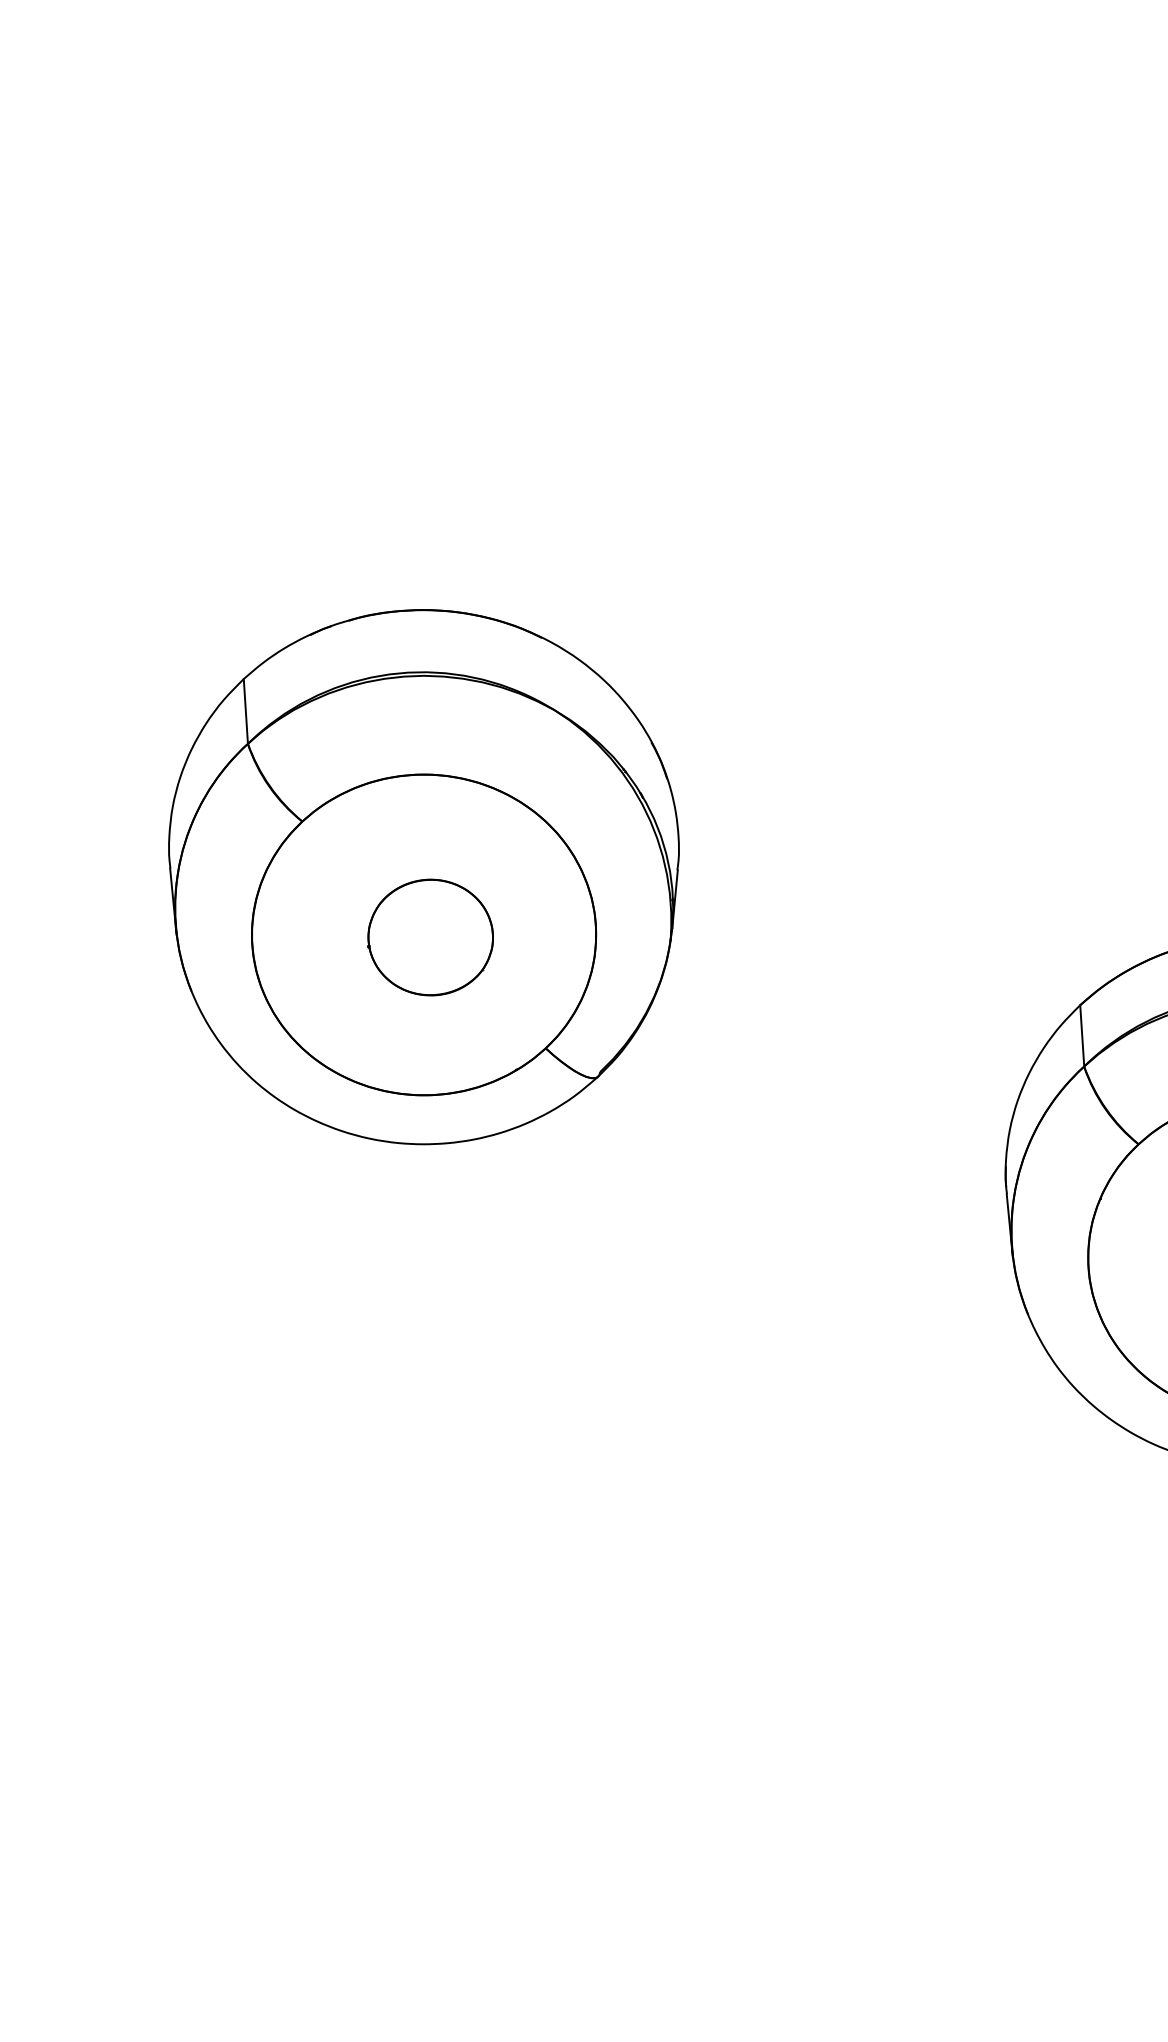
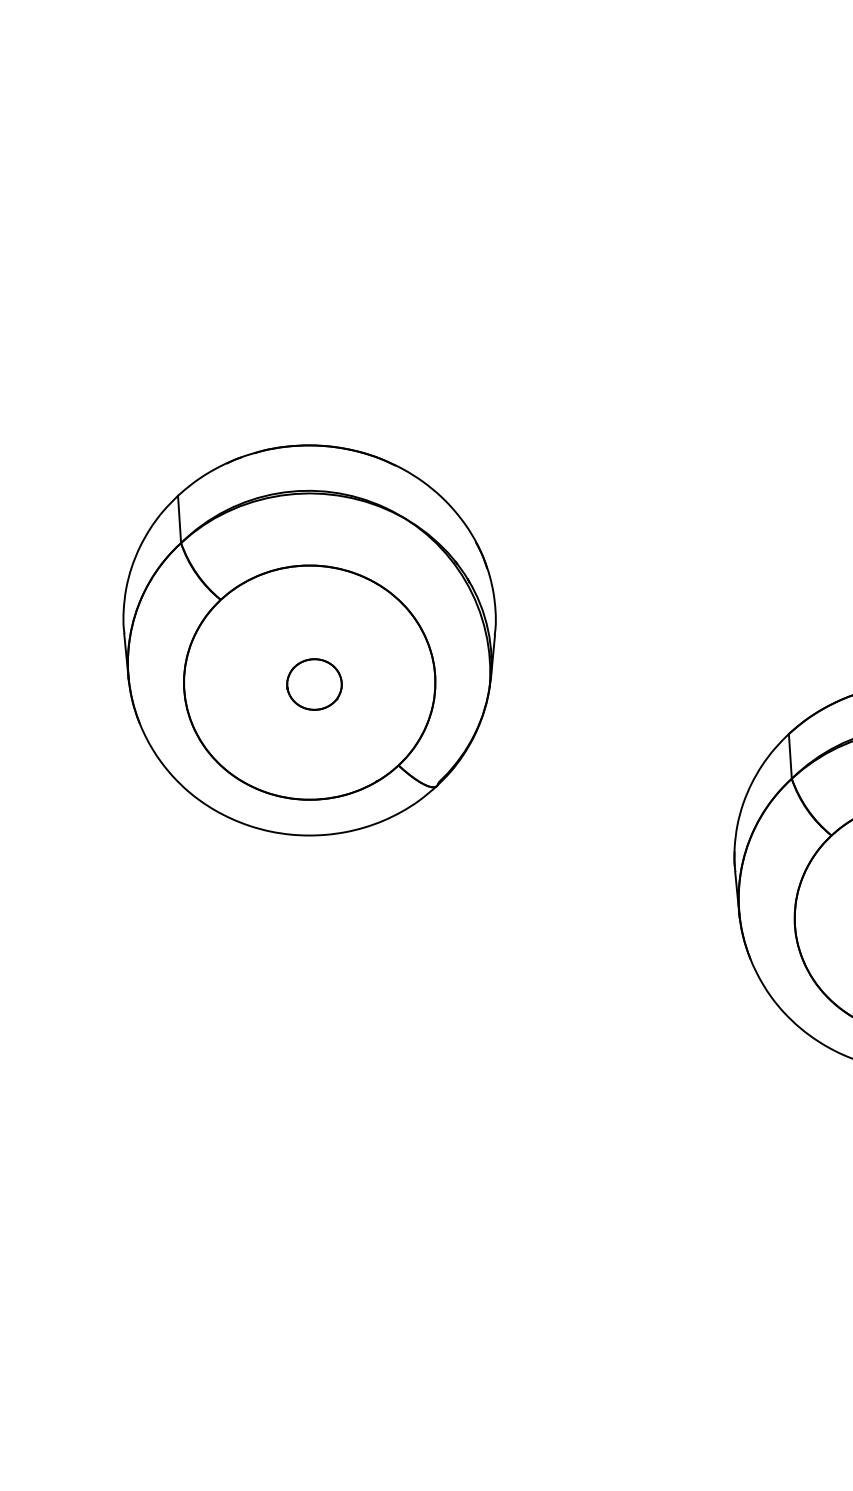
part: (430, 937) -> (314, 684), size x0.6

